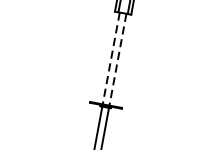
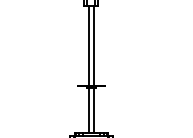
line: (111, 57) -> (88, 45), dashed -> solid
line: (118, 59) -> (94, 45), dashed -> solid

